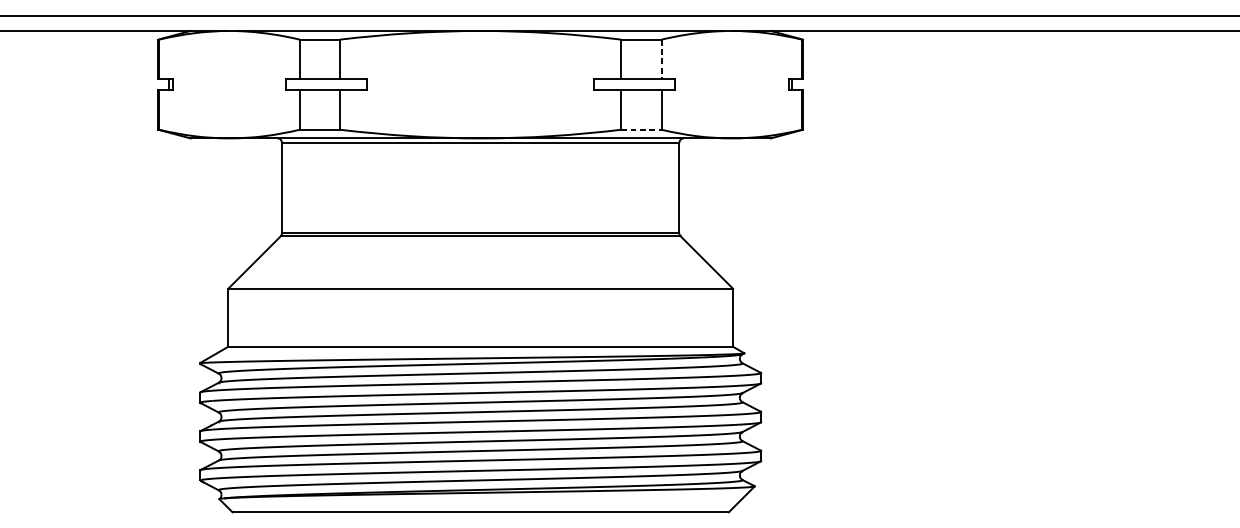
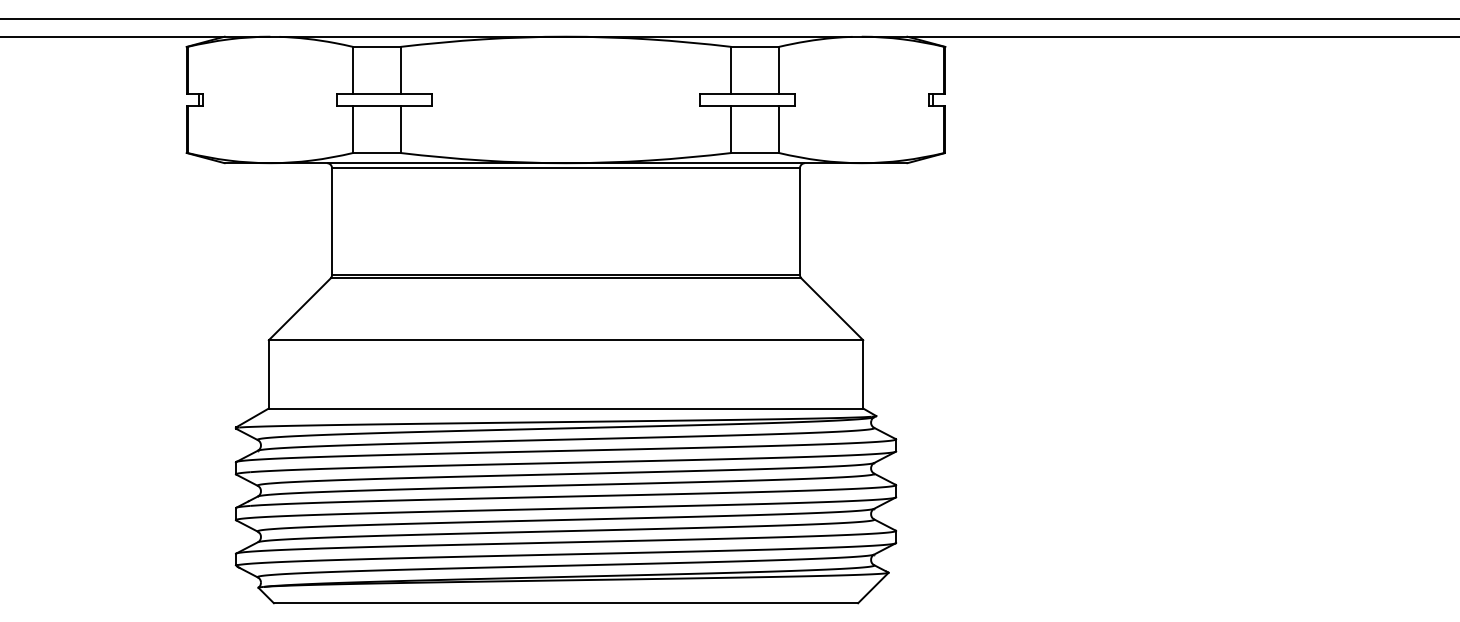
line: (662, 59) -> (779, 70), dashed -> solid
line: (641, 130) -> (755, 153), dashed -> solid

